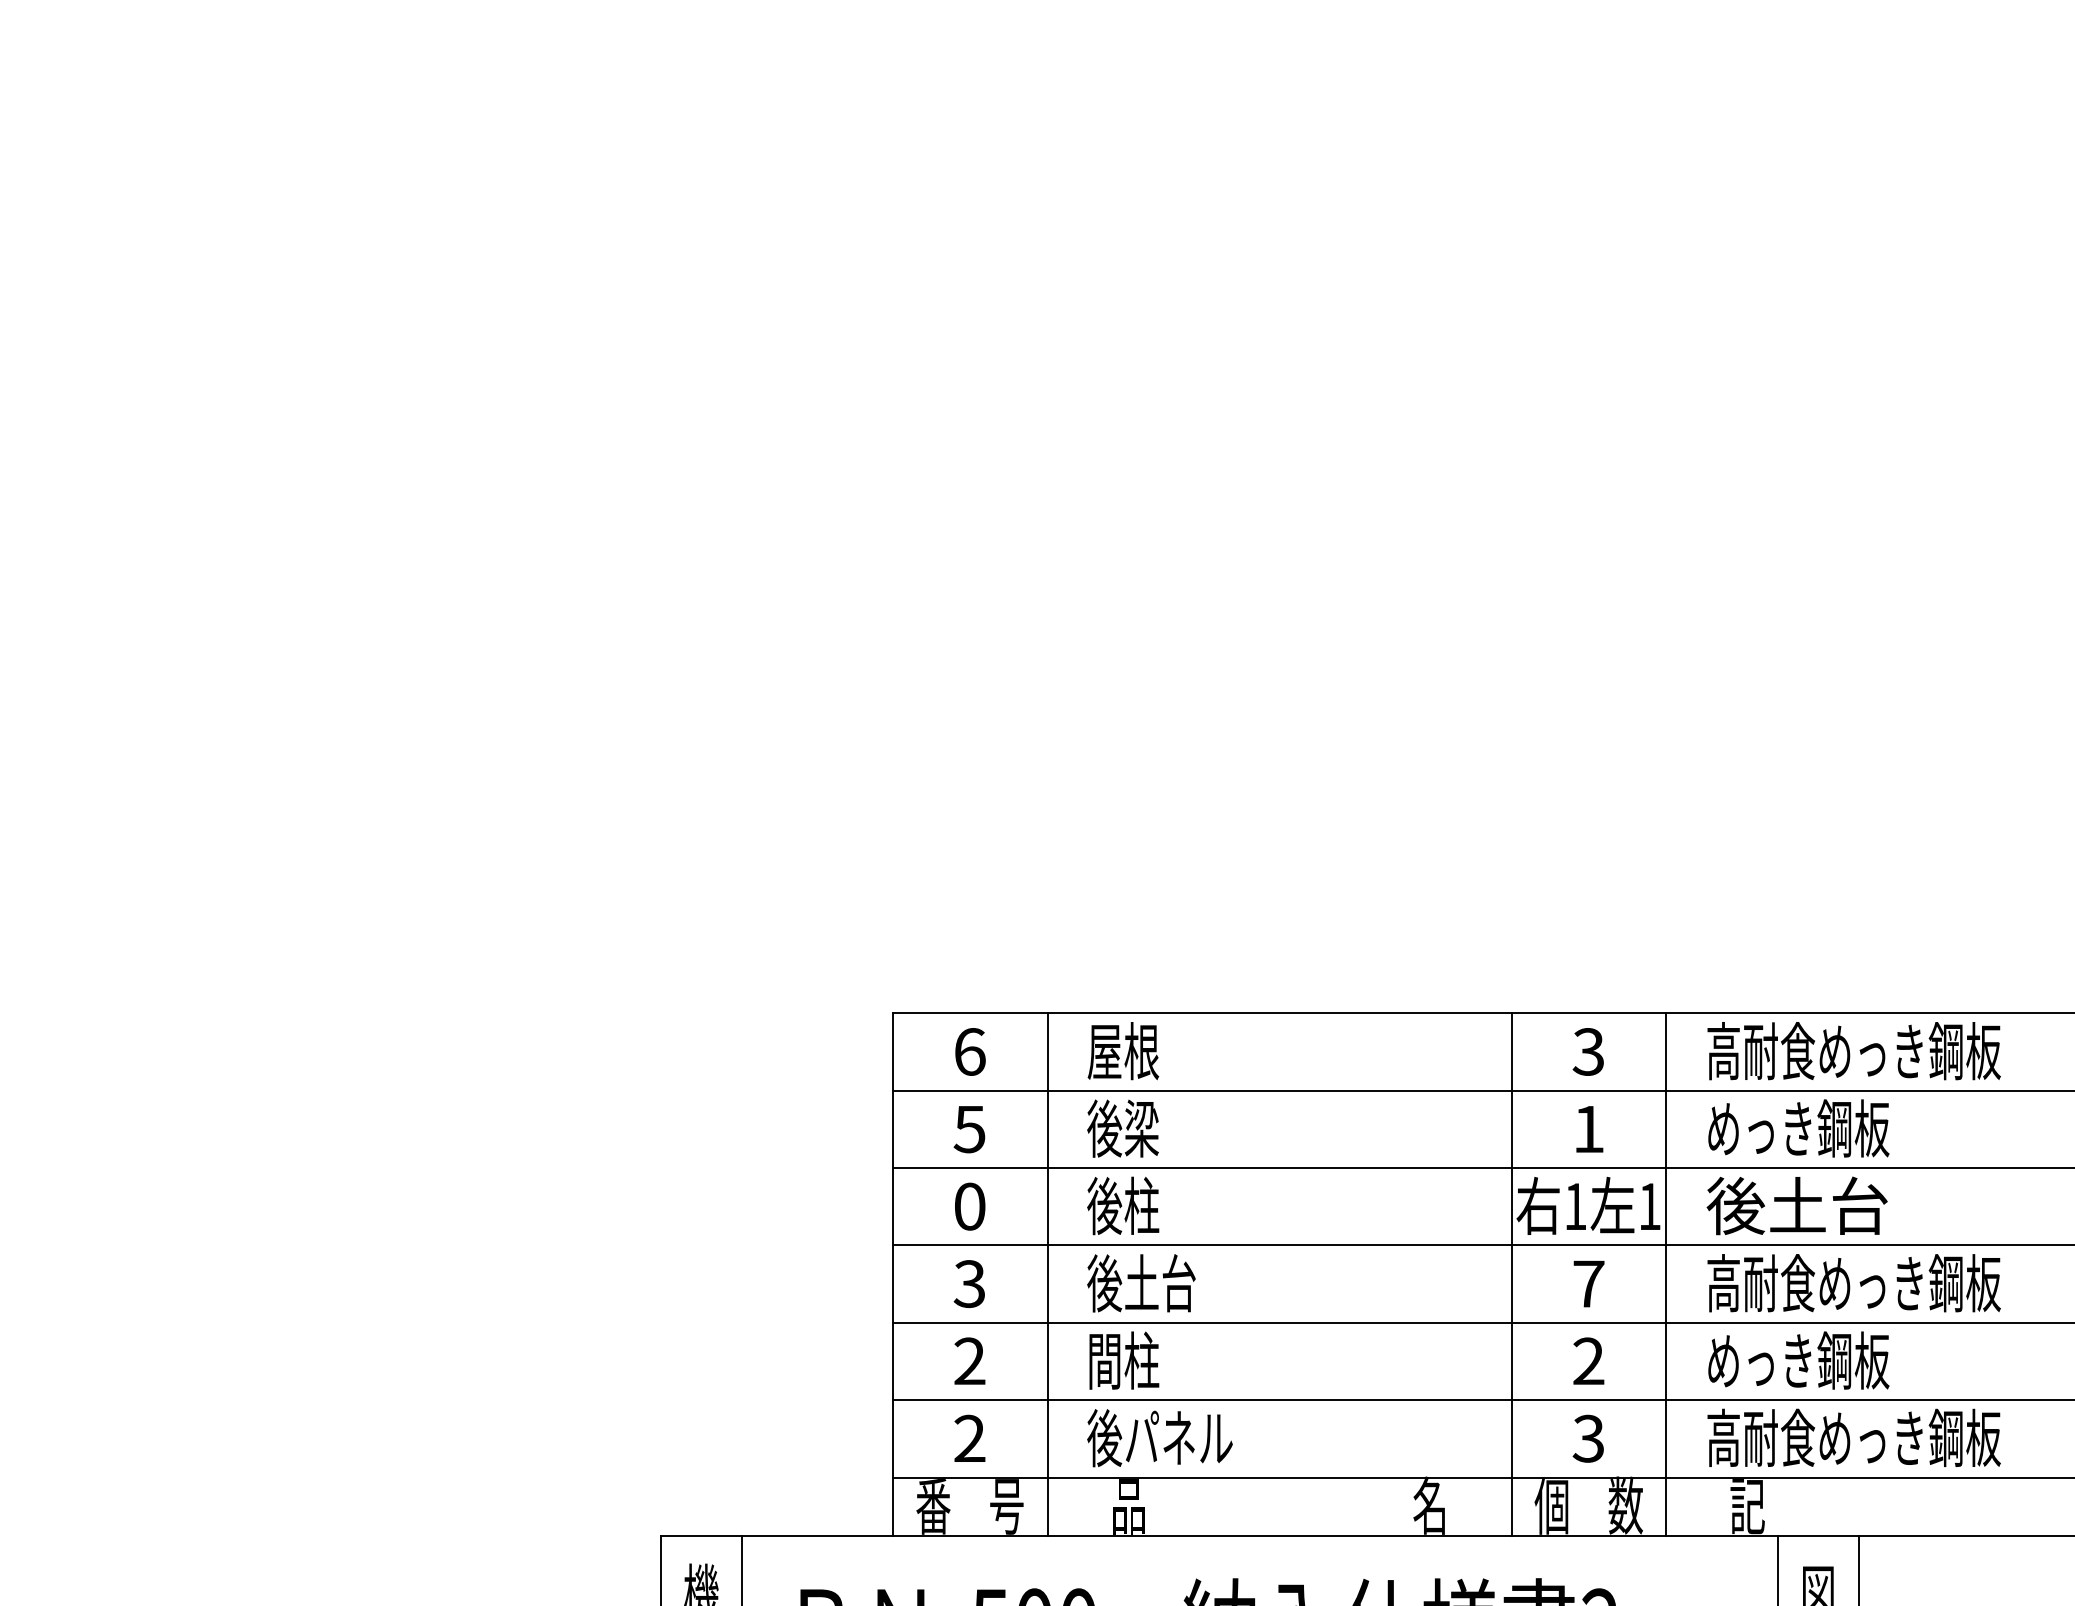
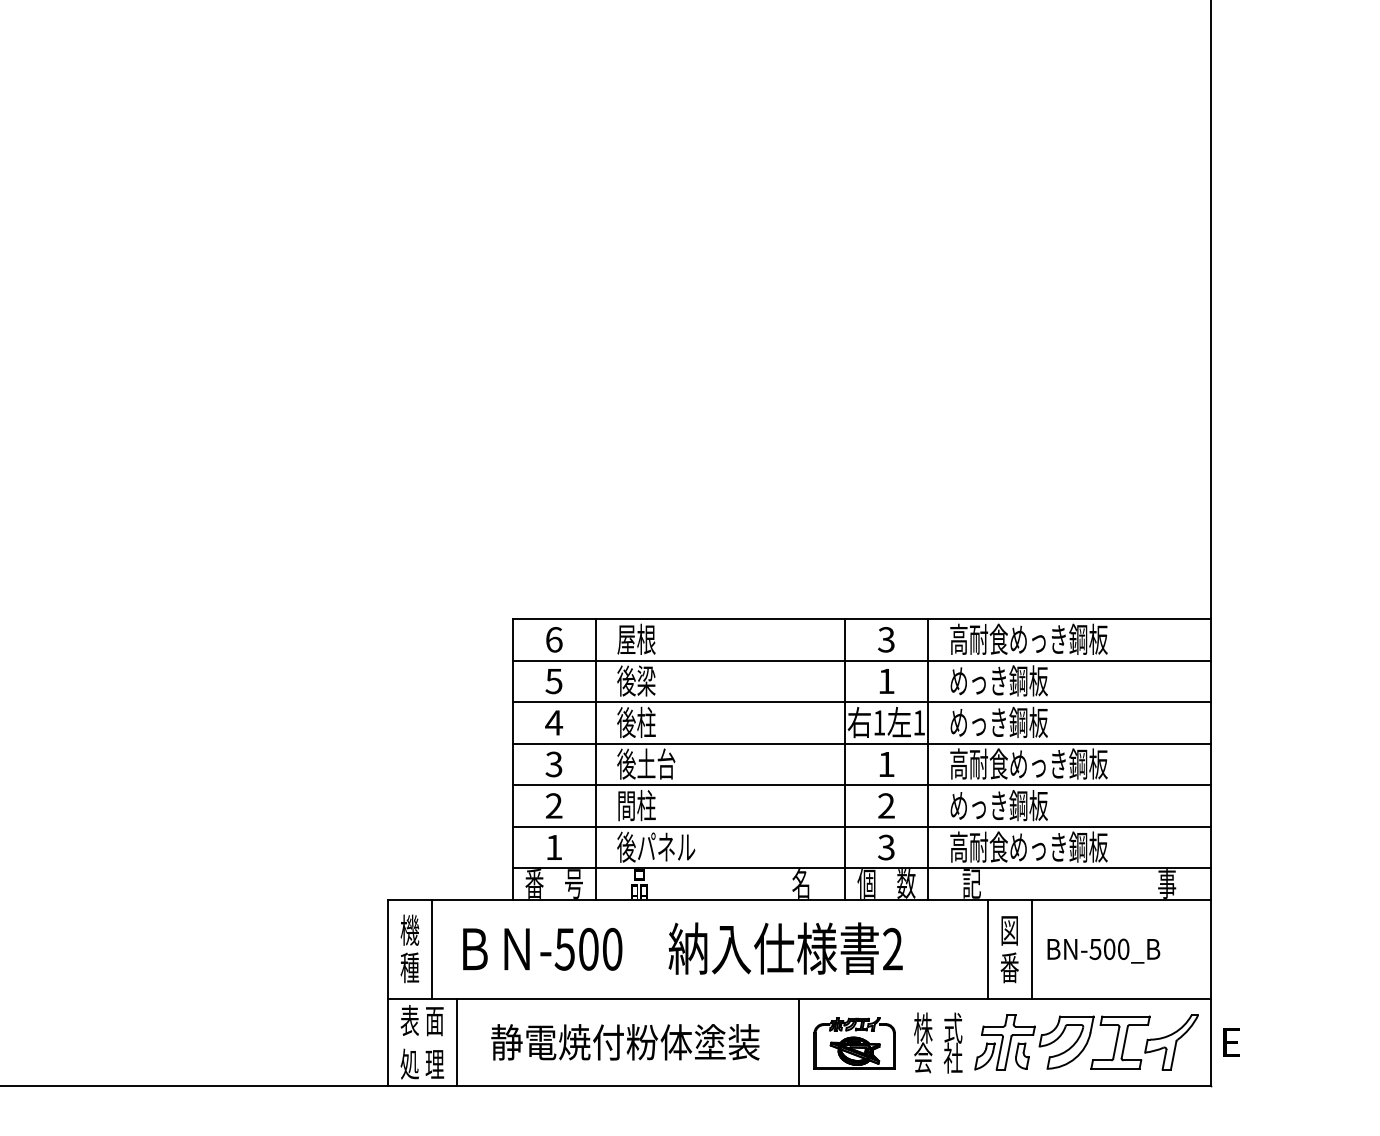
text: (970, 1205) -> (554, 722), 0 -> 4
text: (1797, 1205) -> (998, 722), 後土台 -> めっき鋼板
text: (1588, 1284) -> (886, 764), 7 -> 1
text: (968, 1436) -> (553, 846), 2 -> 1

